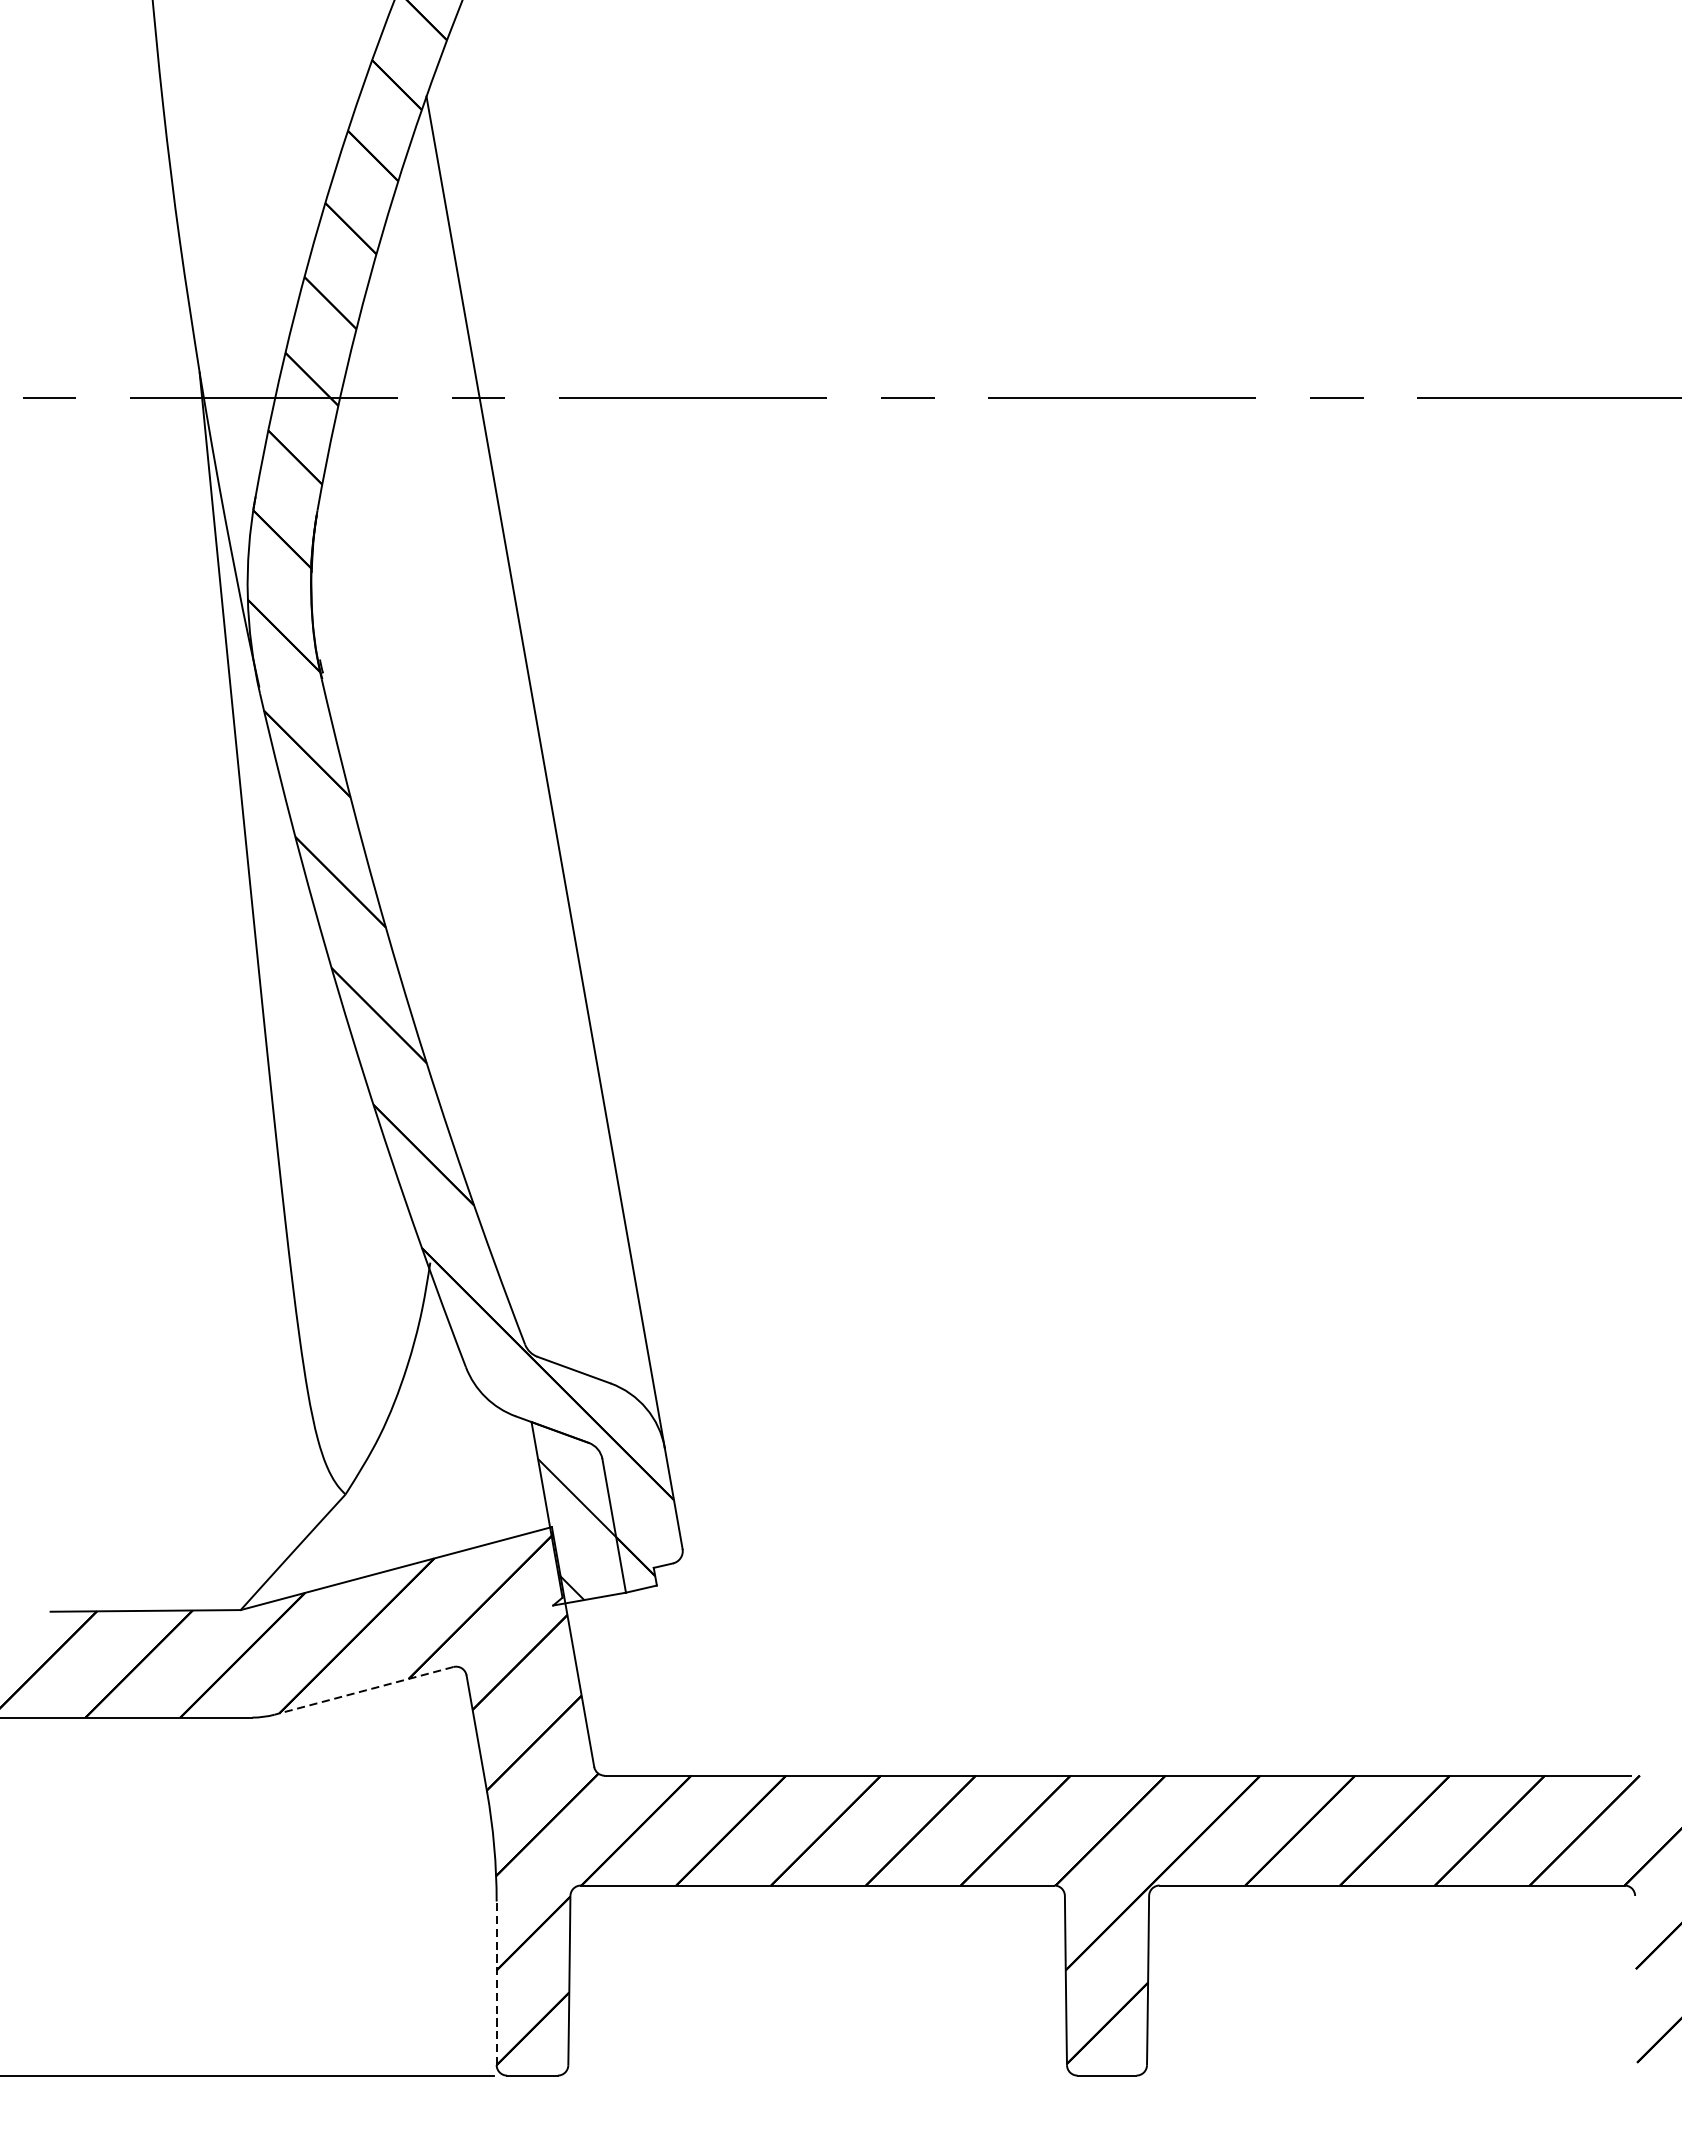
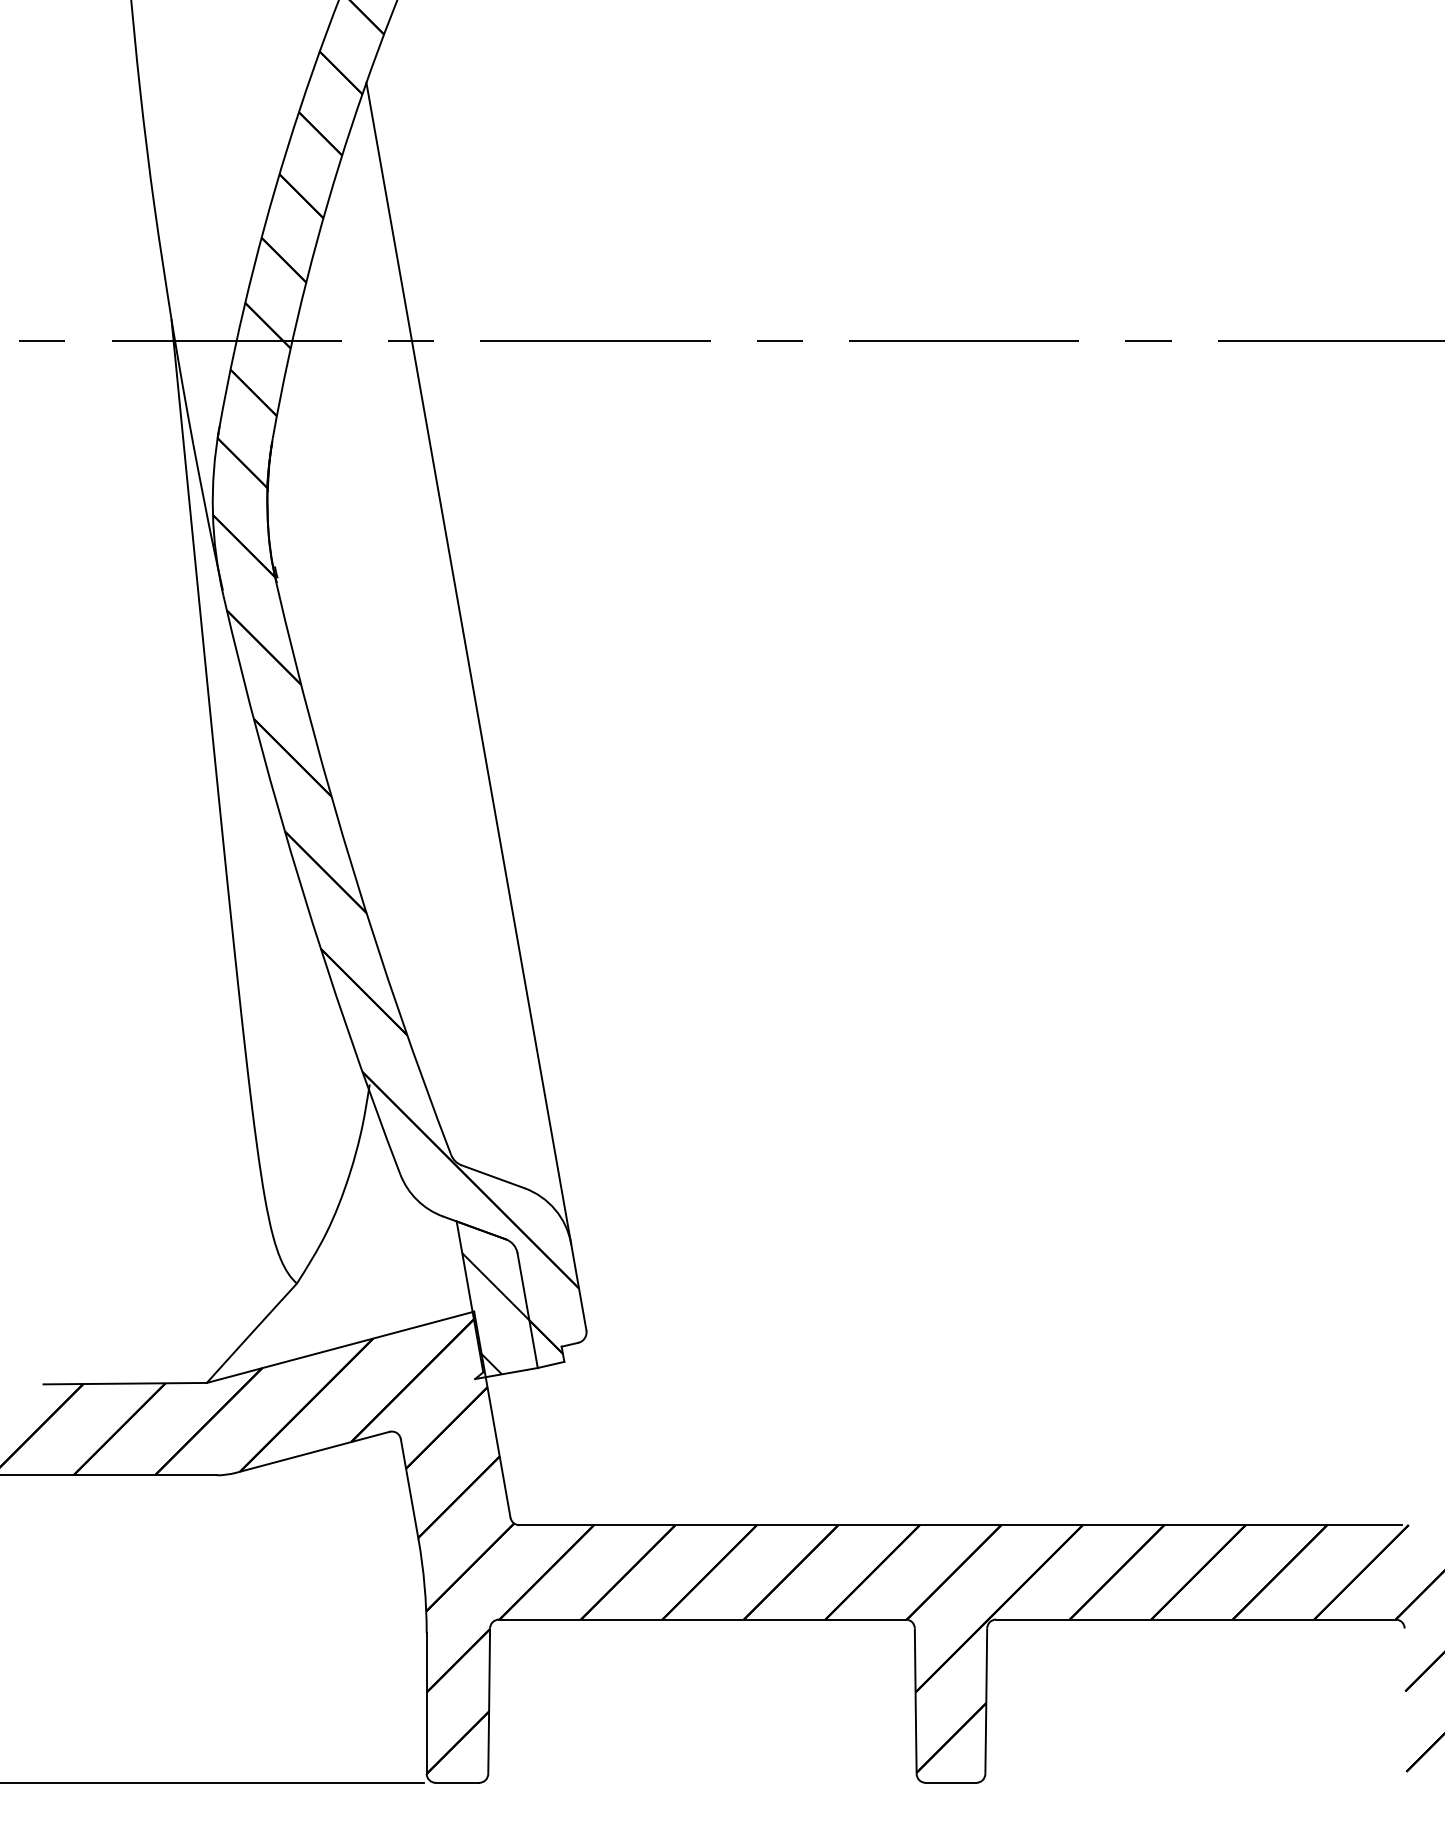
line: (363, 1691) -> (312, 1452), dashed -> solid
line: (496, 1983) -> (426, 1703), dashed -> solid

